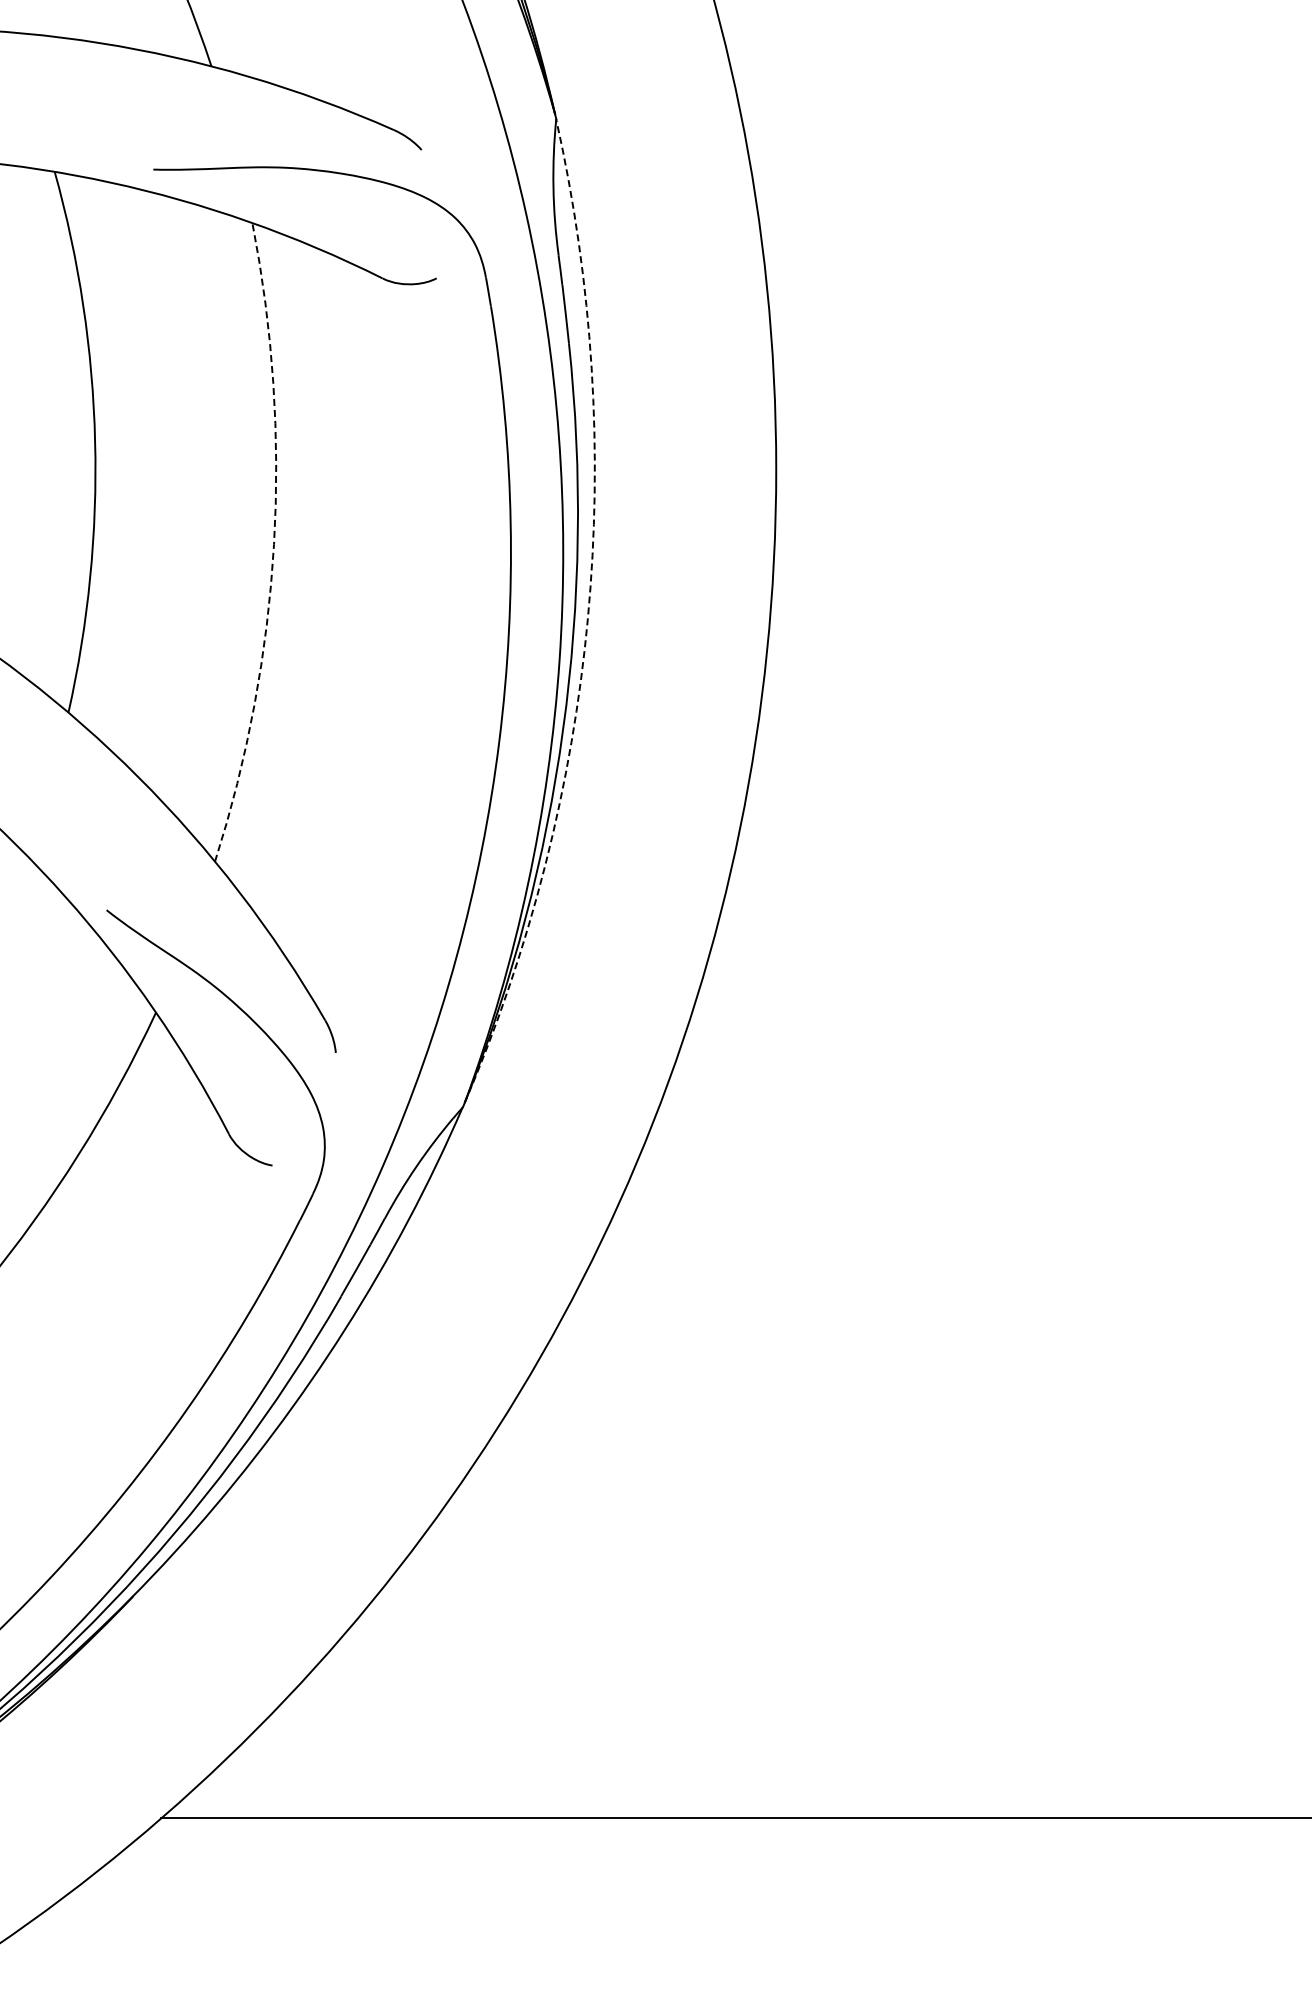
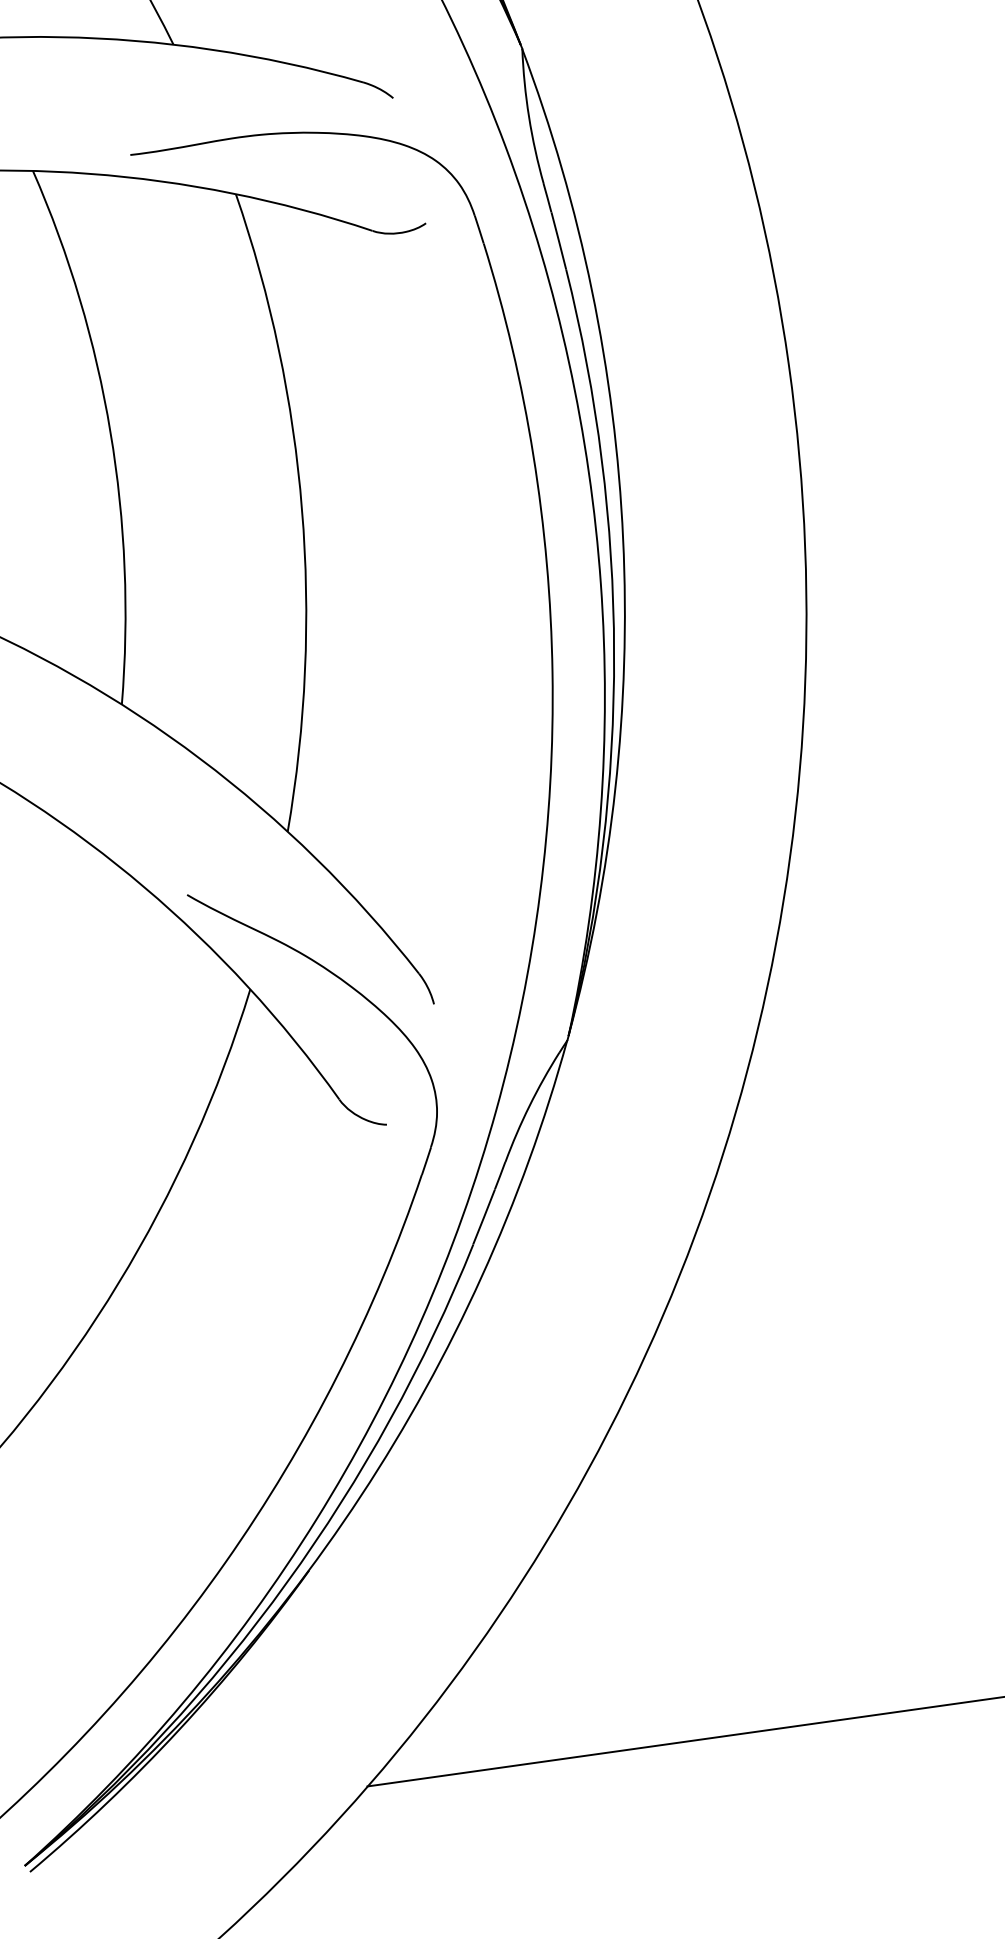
arc: (274, 544) -> (302, 509), dashed -> solid
arc: (587, 618) -> (622, 539), dashed -> solid

